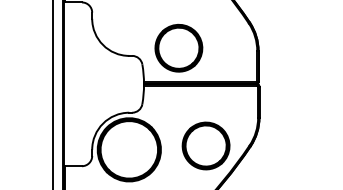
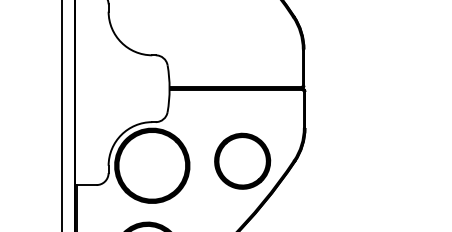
part: (178, 47) -> (210, 45), removed

